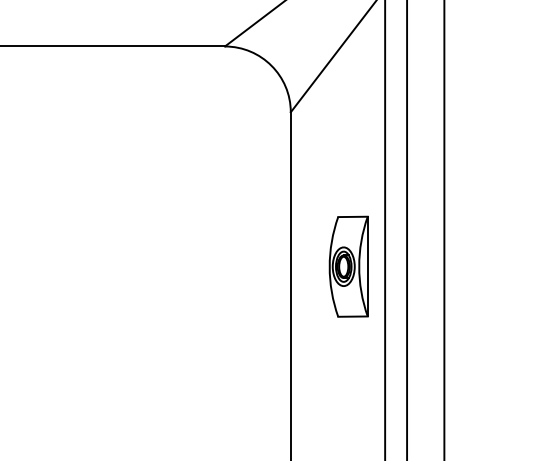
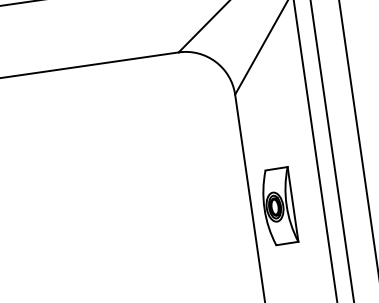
part: (348, 266) -> (278, 206), moved

